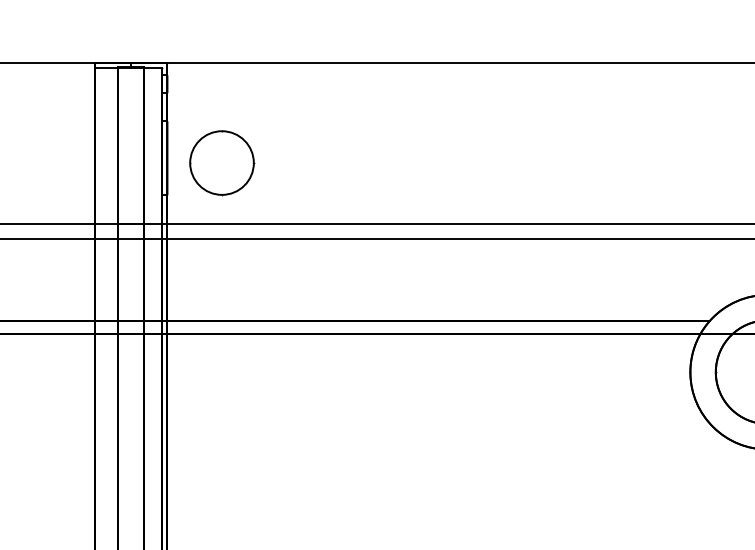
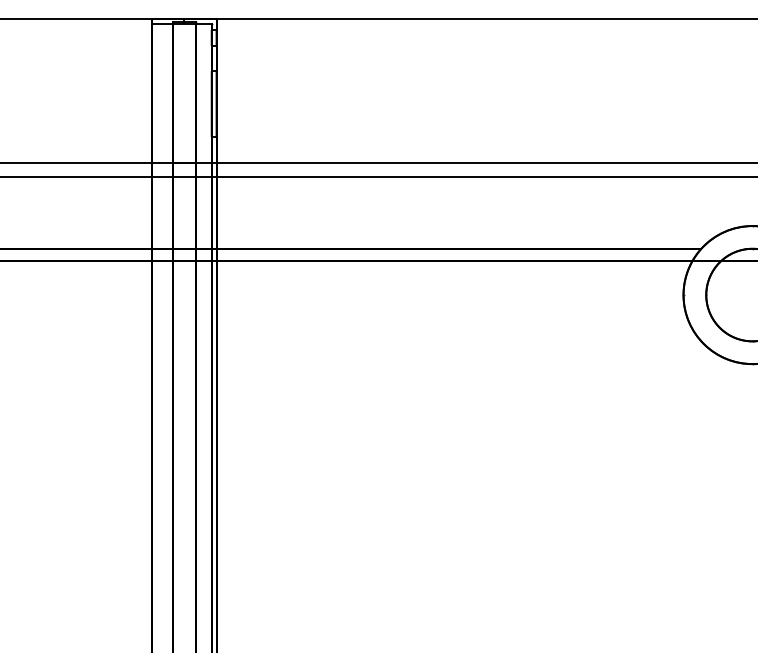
part: (222, 163) -> (265, 108), removed

